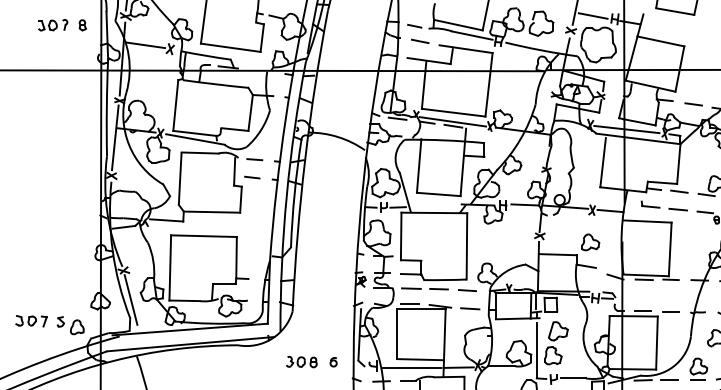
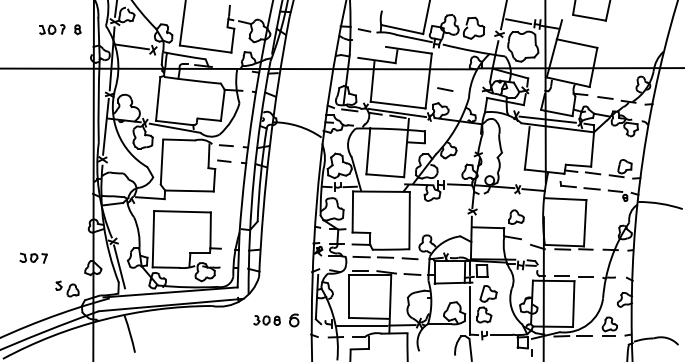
line: (420, 41) -> (445, 89), moved
part: (31, 320) -> (33, 257), moved
part: (333, 362) -> (294, 320), size x1.6

